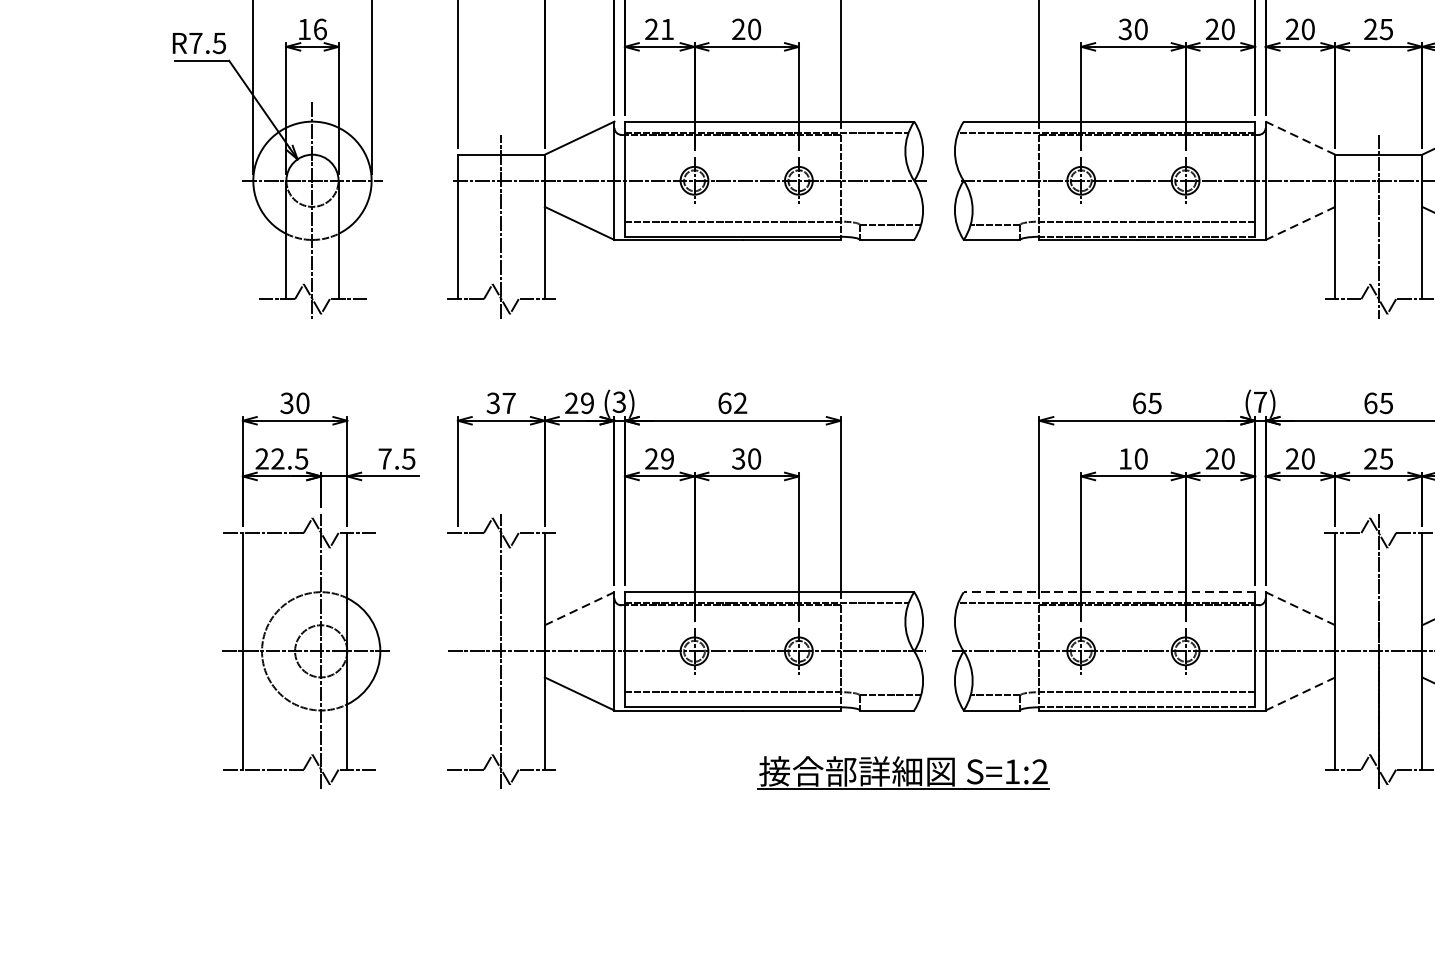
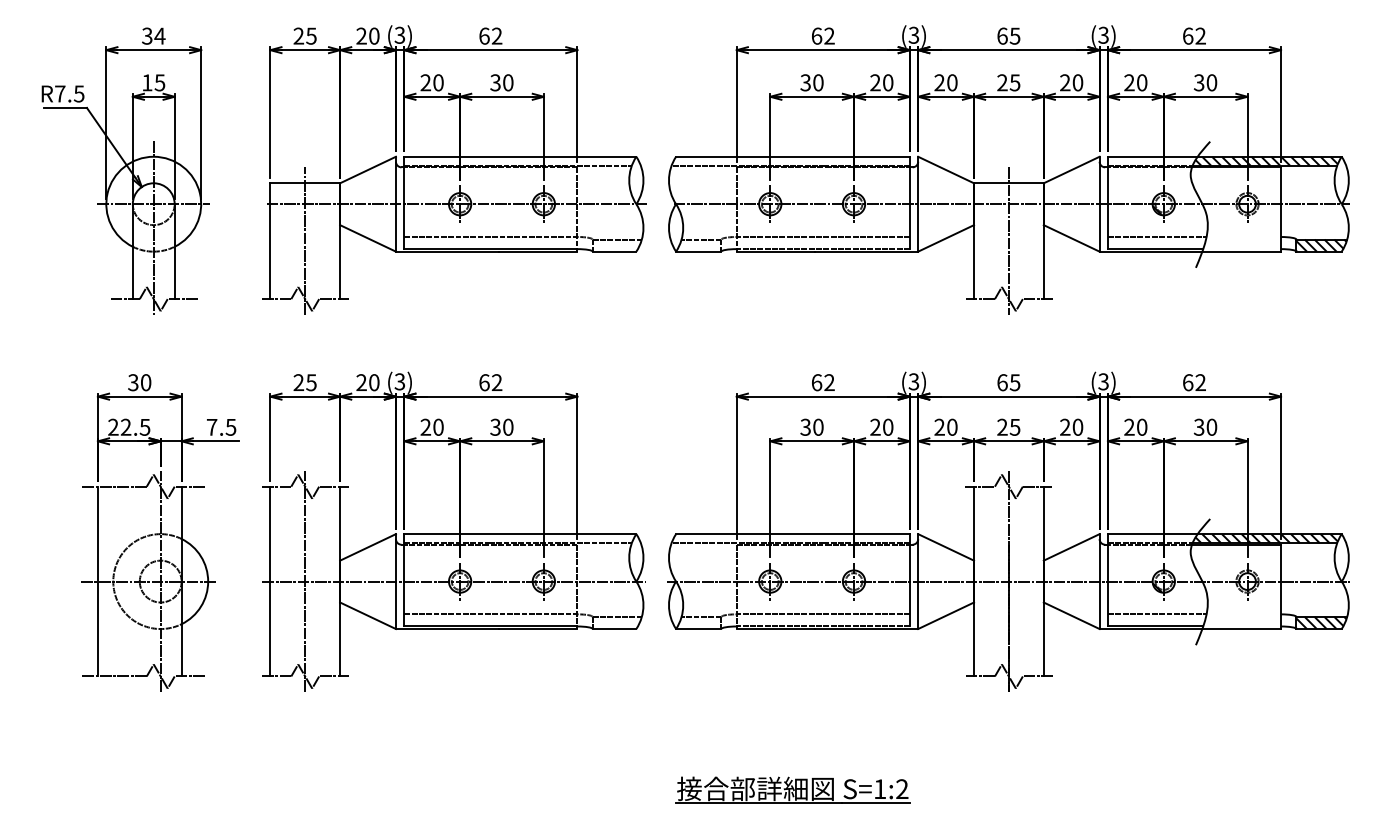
text: (319, 29) -> (159, 82), 16 -> 15
text: (667, 29) -> (438, 82), 21 -> 20
text: (738, 29) -> (495, 82), 20 -> 30
line: (1300, 138) -> (946, 170), dashed -> solid
line: (1300, 223) -> (946, 238), dashed -> solid
text: (1259, 401) -> (913, 381), (7) -> (3)
text: (500, 403) -> (304, 382), 37 -> 25
text: (587, 403) -> (374, 382), 29 -> 20
text: (1155, 403) -> (829, 382), 65 -> 62
text: (667, 457) -> (438, 426), 29 -> 20
text: (1125, 457) -> (805, 426), 10 -> 30
line: (1108, 592) -> (792, 534), dashed -> solid
line: (580, 608) -> (368, 547), dashed -> solid
line: (1300, 608) -> (946, 547), dashed -> solid
line: (458, 651) -> (270, 581), added
line: (1300, 693) -> (946, 615), dashed -> solid
part: (903, 772) -> (792, 789), moved

